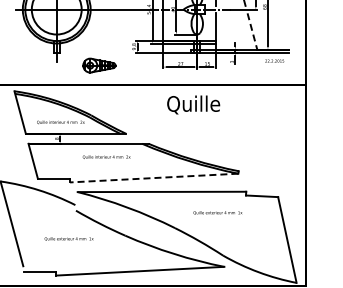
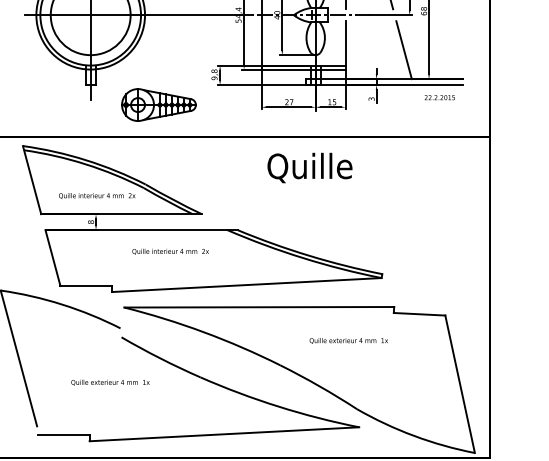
line: (252, 31) -> (404, 50), dashed -> solid
part: (99, 65) -> (159, 104), size x1.43
line: (153, 178) -> (245, 285), dashed -> solid

